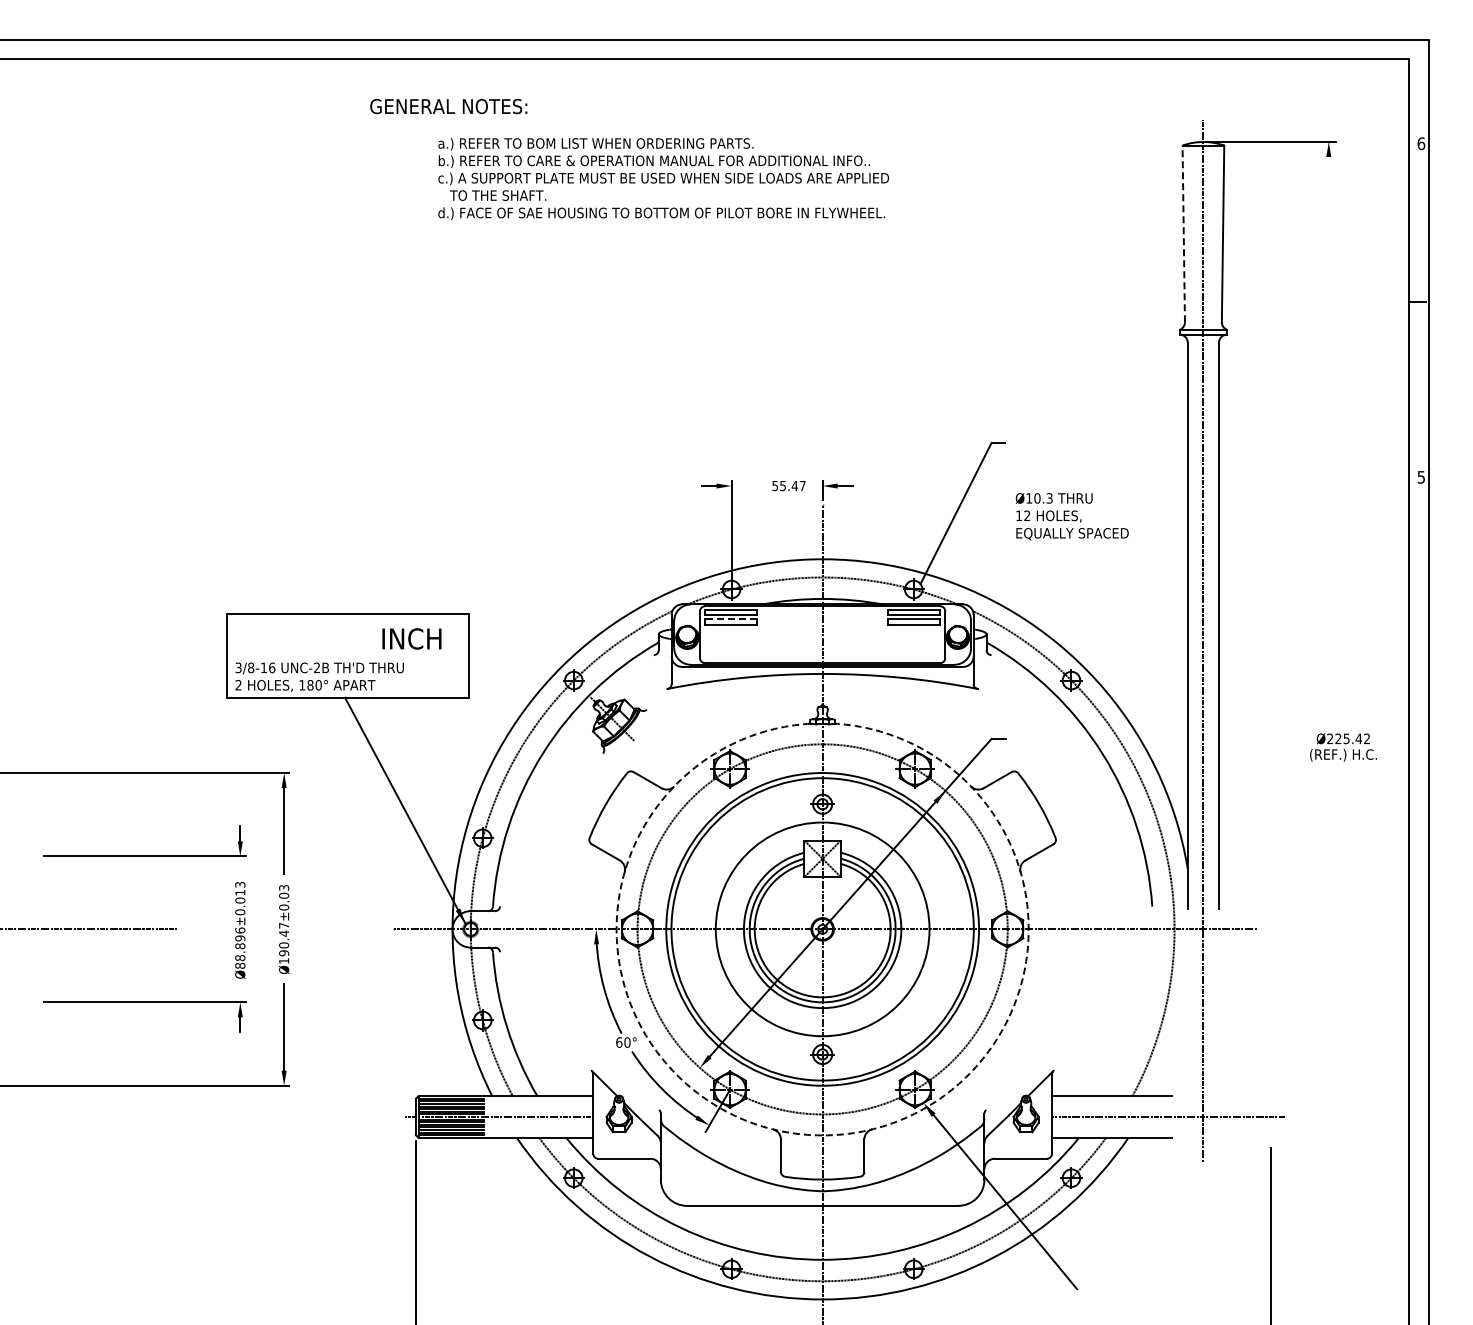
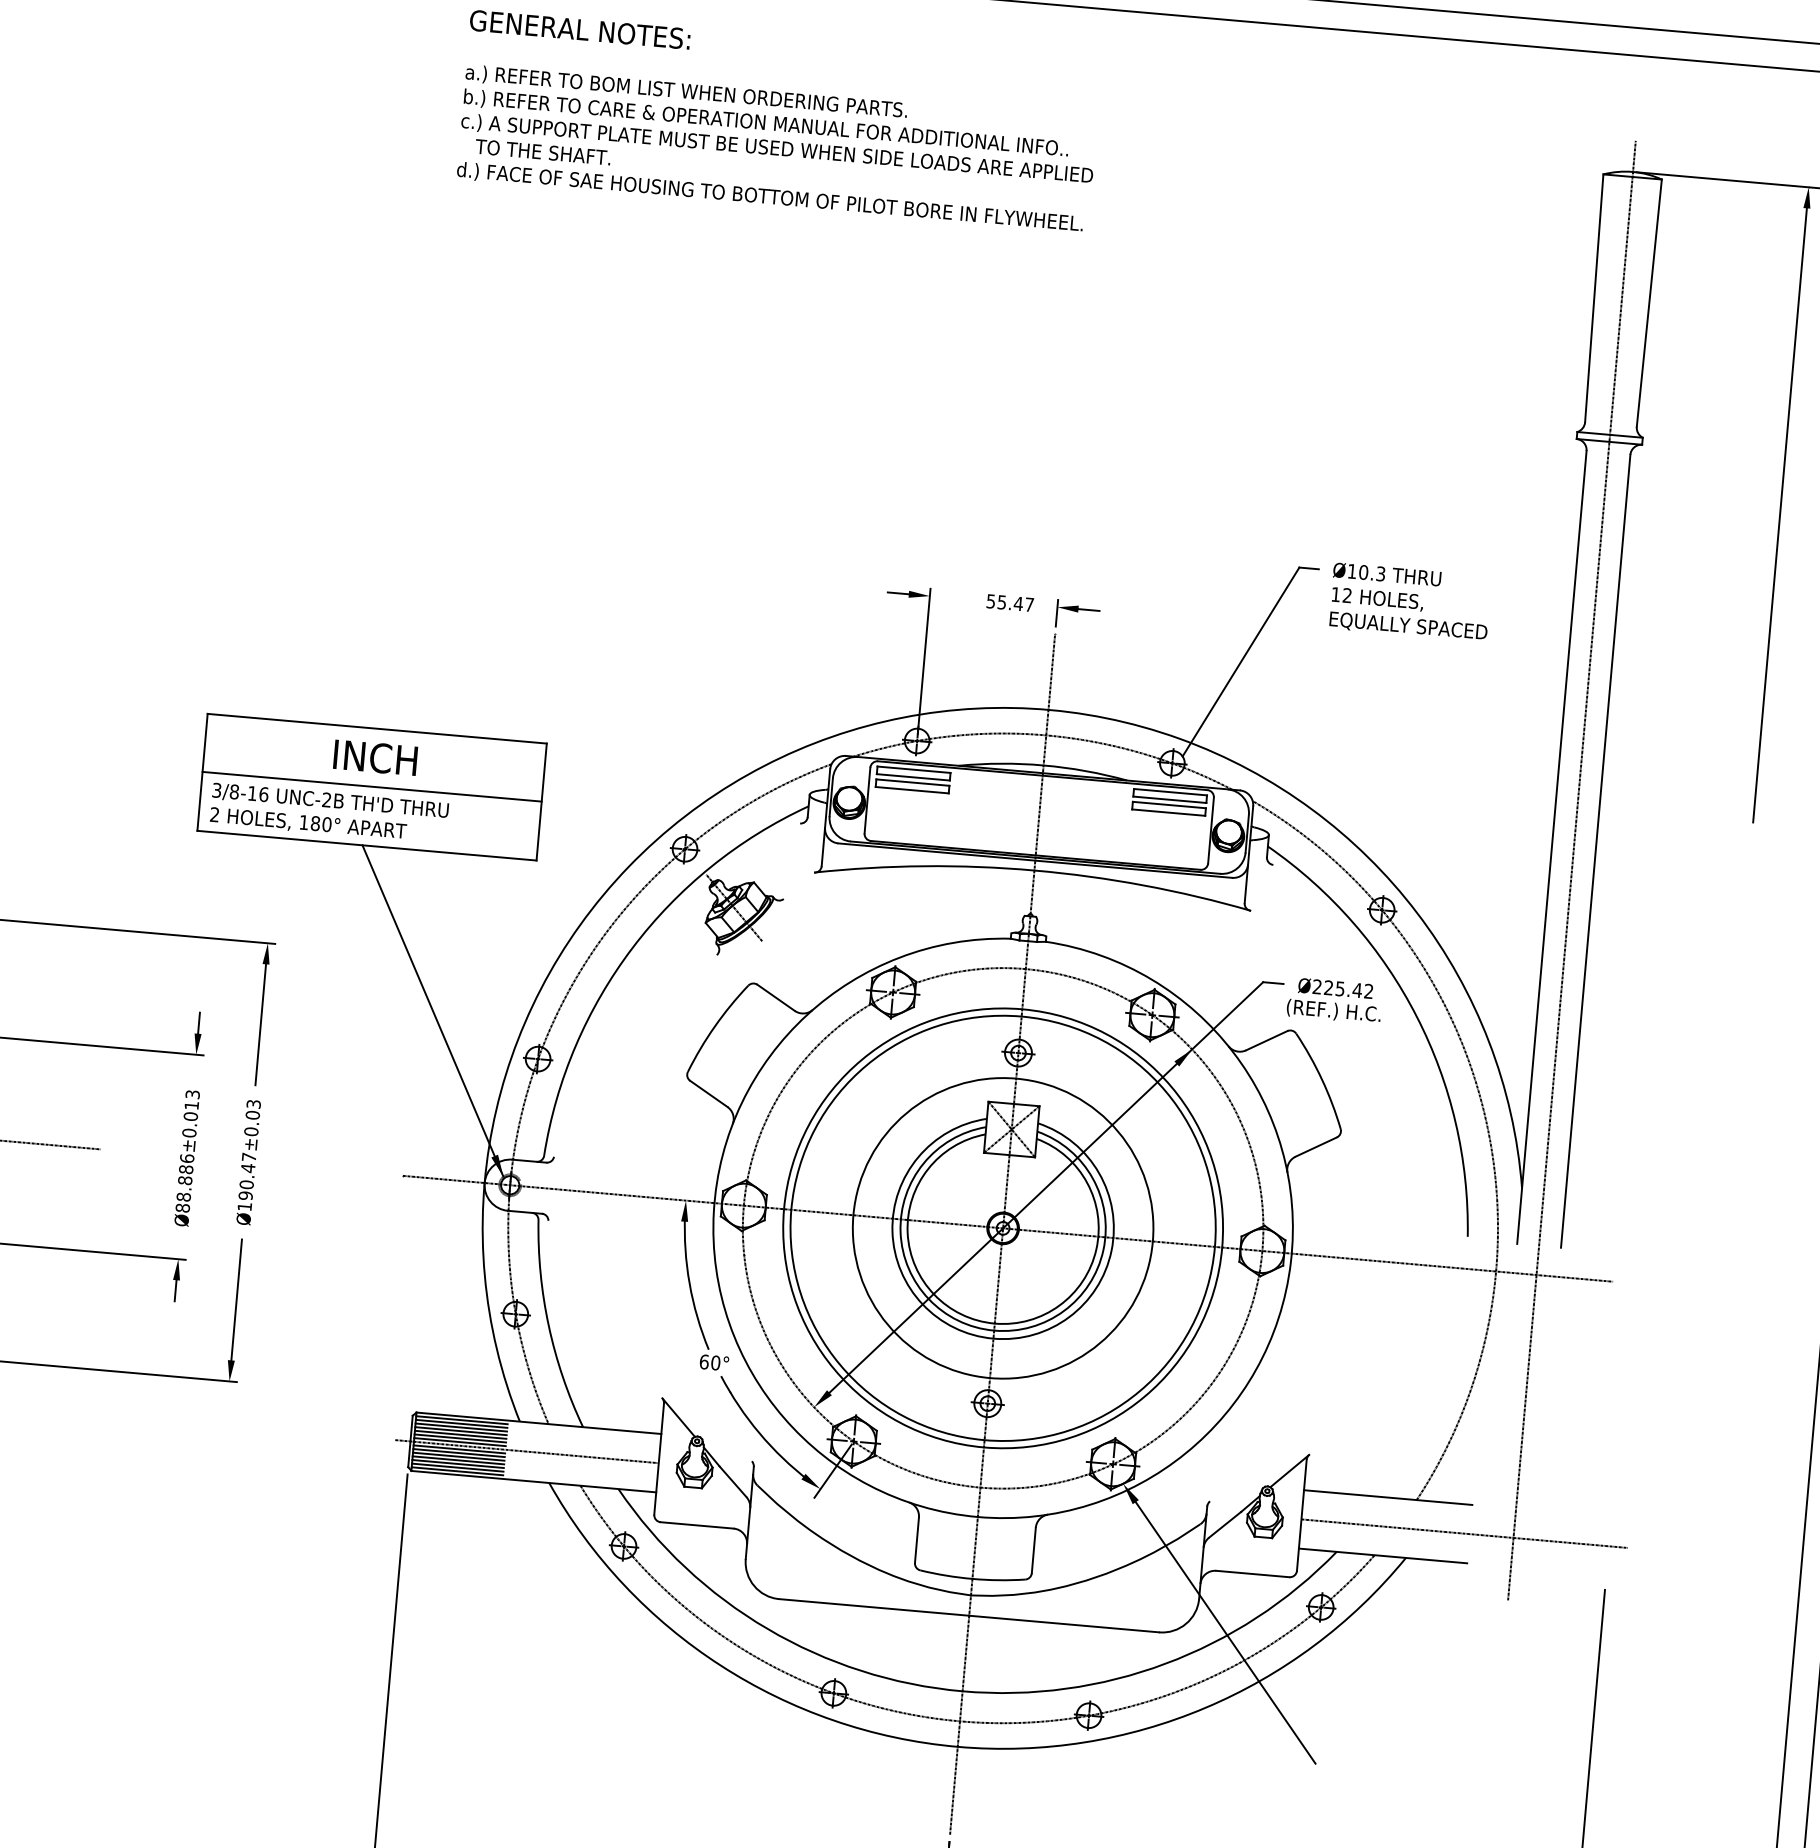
text: (663, 178) -> (776, 148), moved
line: (1183, 233) -> (1593, 297), dashed -> solid
line: (1328, 373) -> (1779, 511), added
text: (1071, 516) -> (1409, 601), moved
line: (730, 619) -> (912, 782), dashed -> solid
text: (411, 638) -> (375, 757), moved
line: (348, 655) -> (372, 786), added
text: (1343, 747) -> (1334, 1000), moved
text: (240, 938) -> (186, 1169), Ø88.896±0.013 -> Ø88.886±0.013
arc: (822, 1135) -> (977, 1517), dashed -> solid

